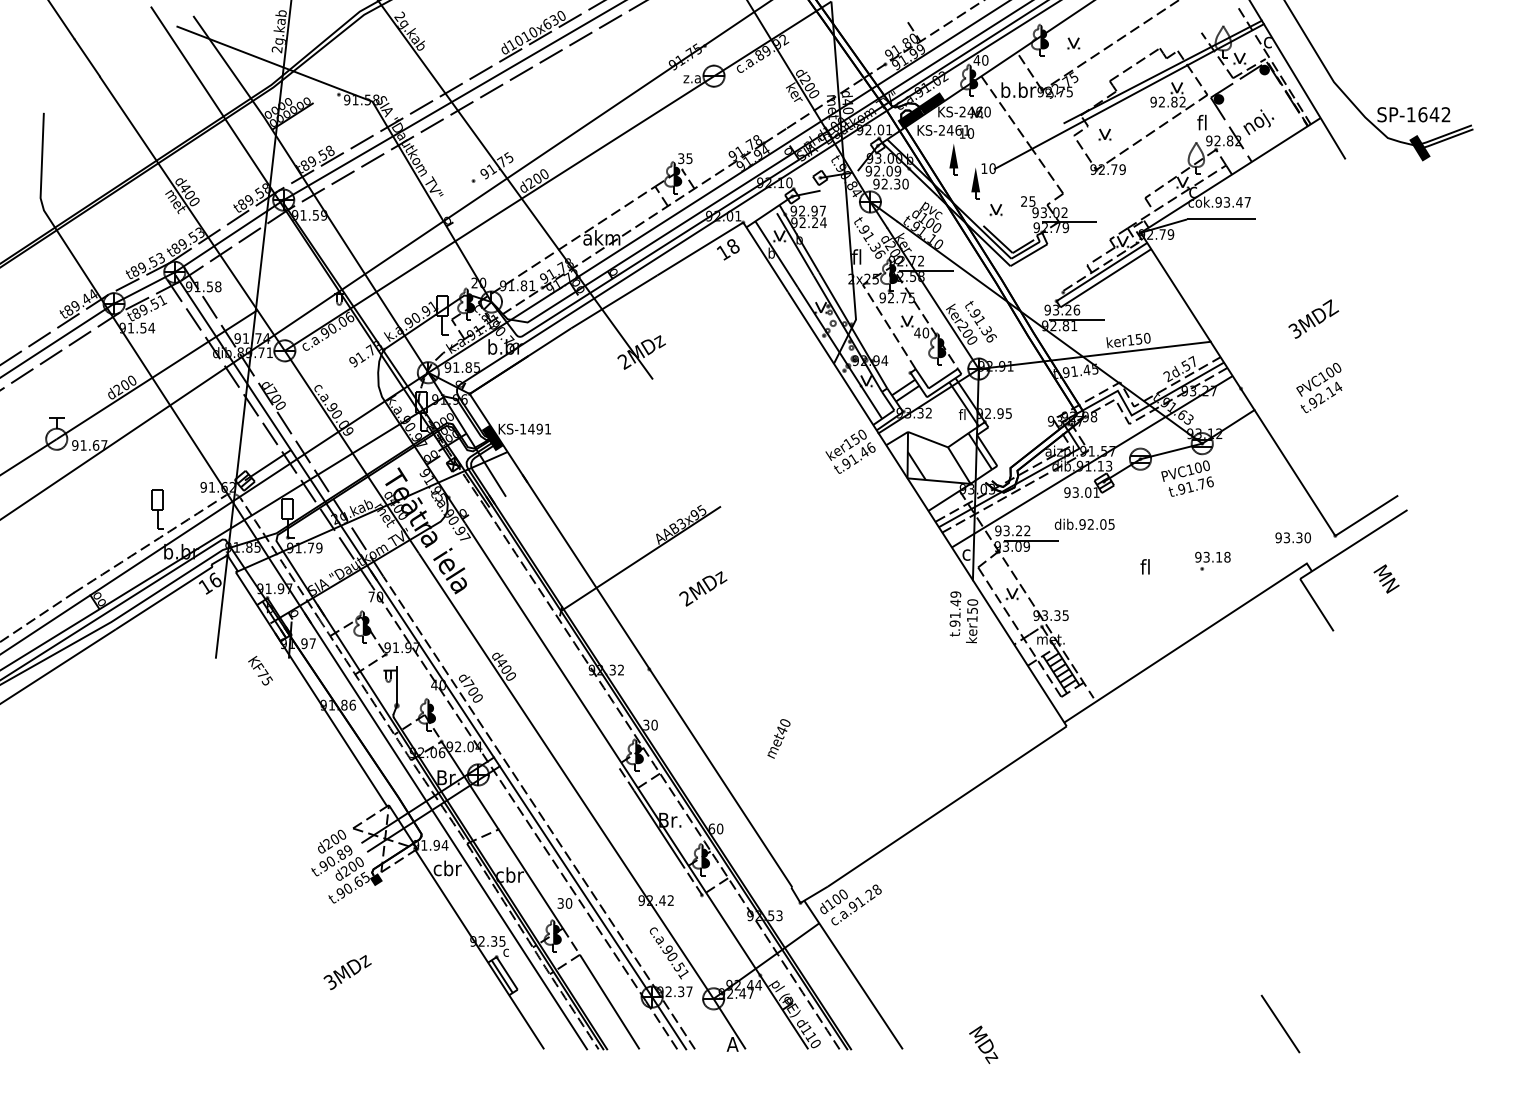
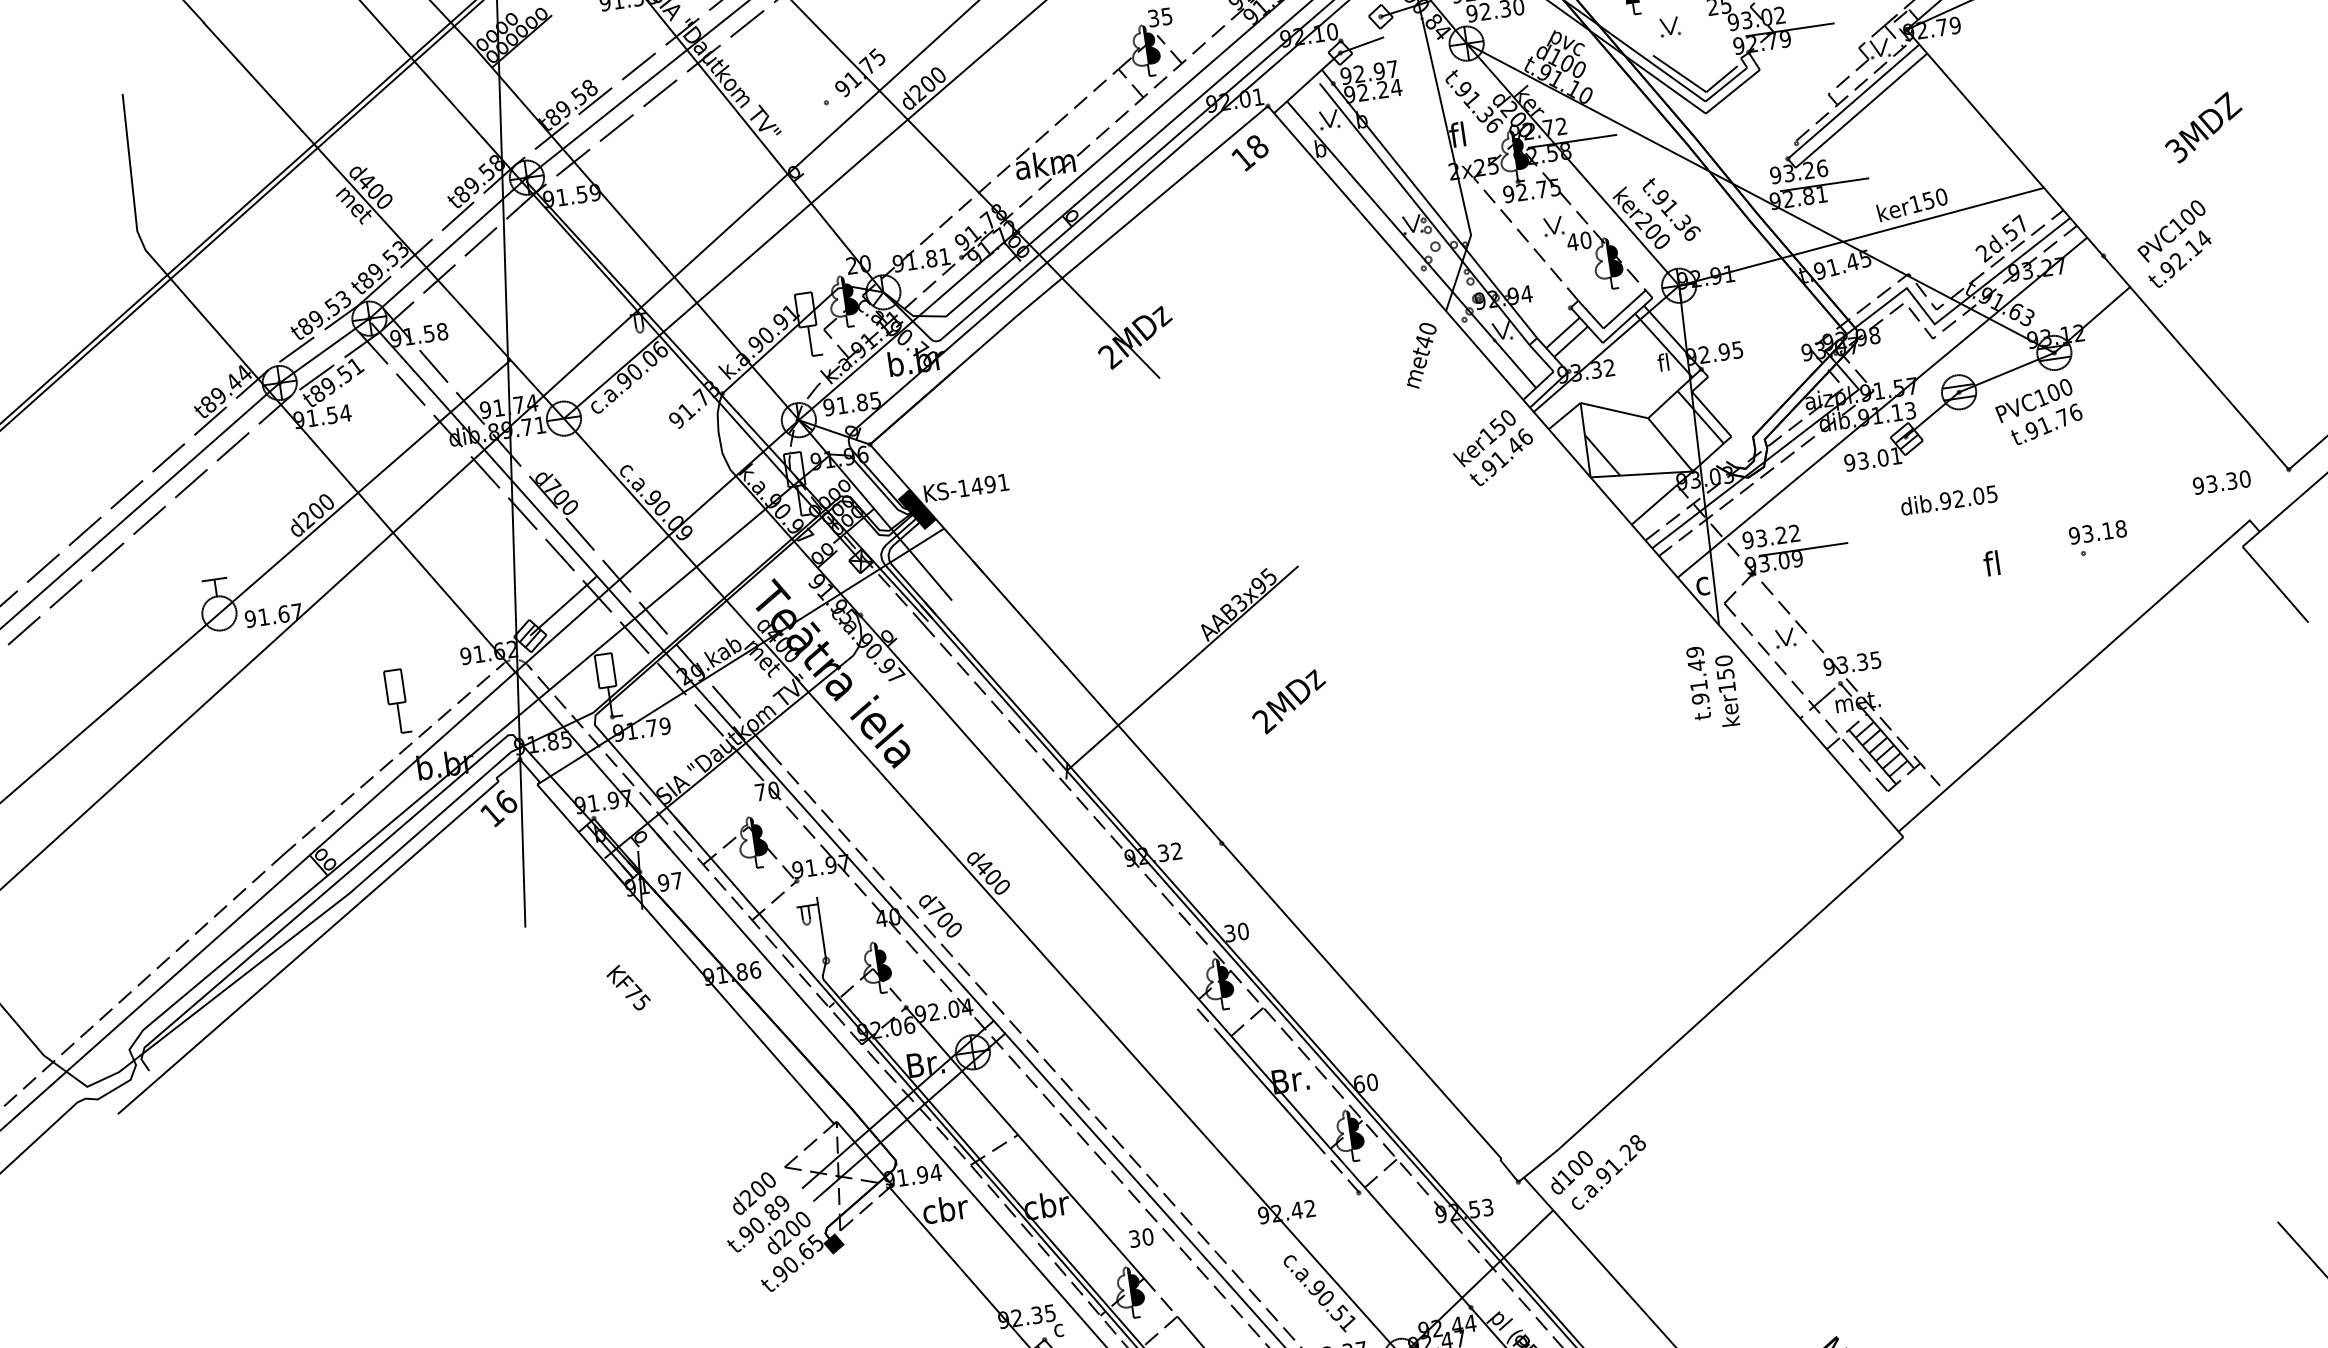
text: (1319, 388) -> (2174, 245), moved
text: (1084, 523) -> (1948, 498), moved
text: (260, 670) -> (628, 987), moved
text: (778, 738) -> (1420, 355), moved

